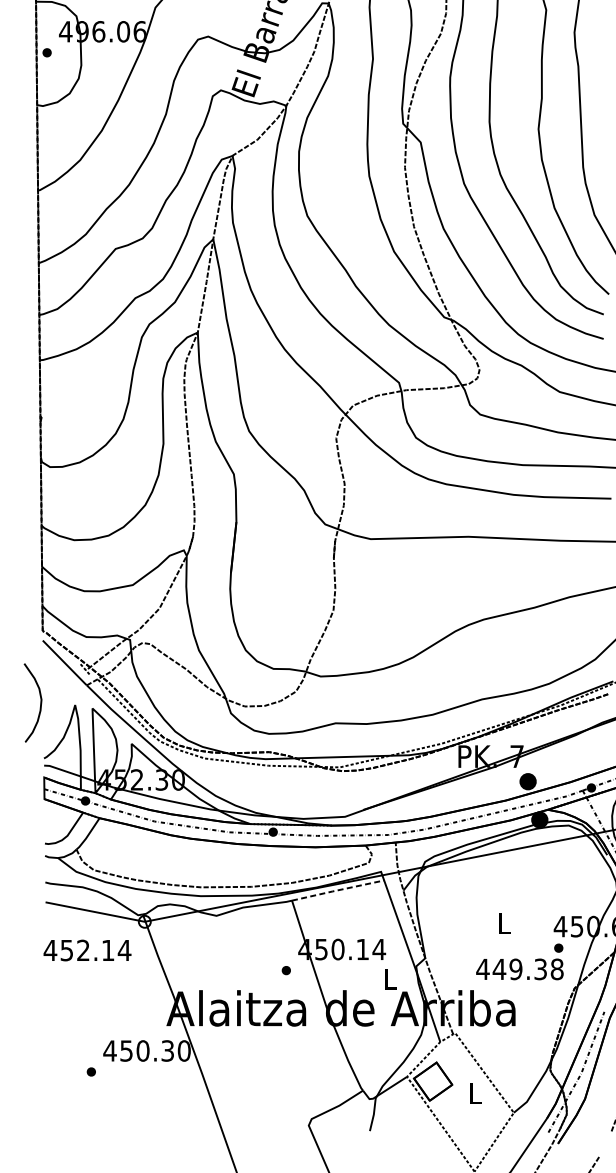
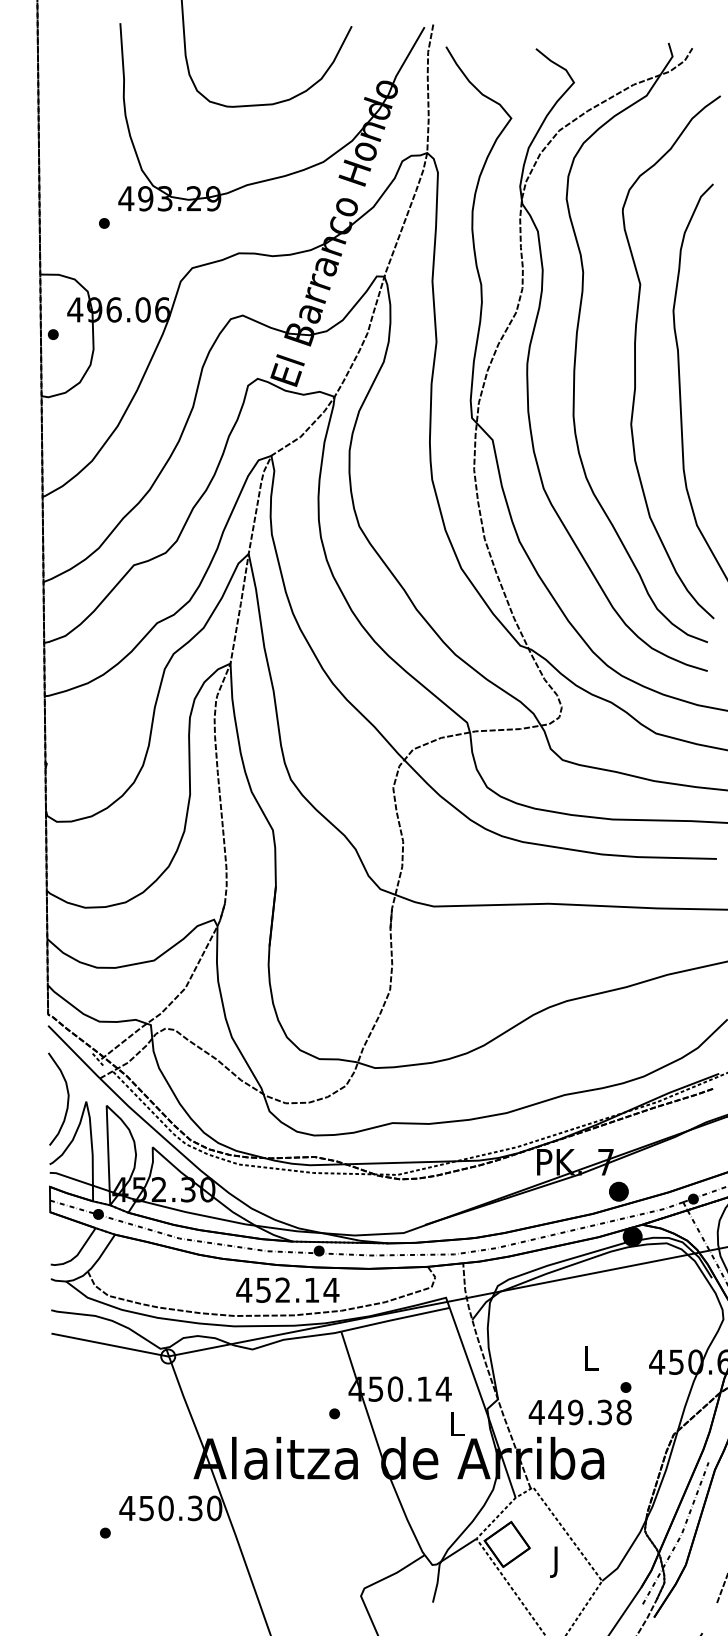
curve: (40, 702) -> (67, 1098), moved
line: (338, 890) -> (395, 1319), dashed -> solid
text: (87, 949) -> (287, 1289), moved
text: (519, 961) -> (579, 1403), moved
text: (475, 1096) -> (556, 1561), L -> J

